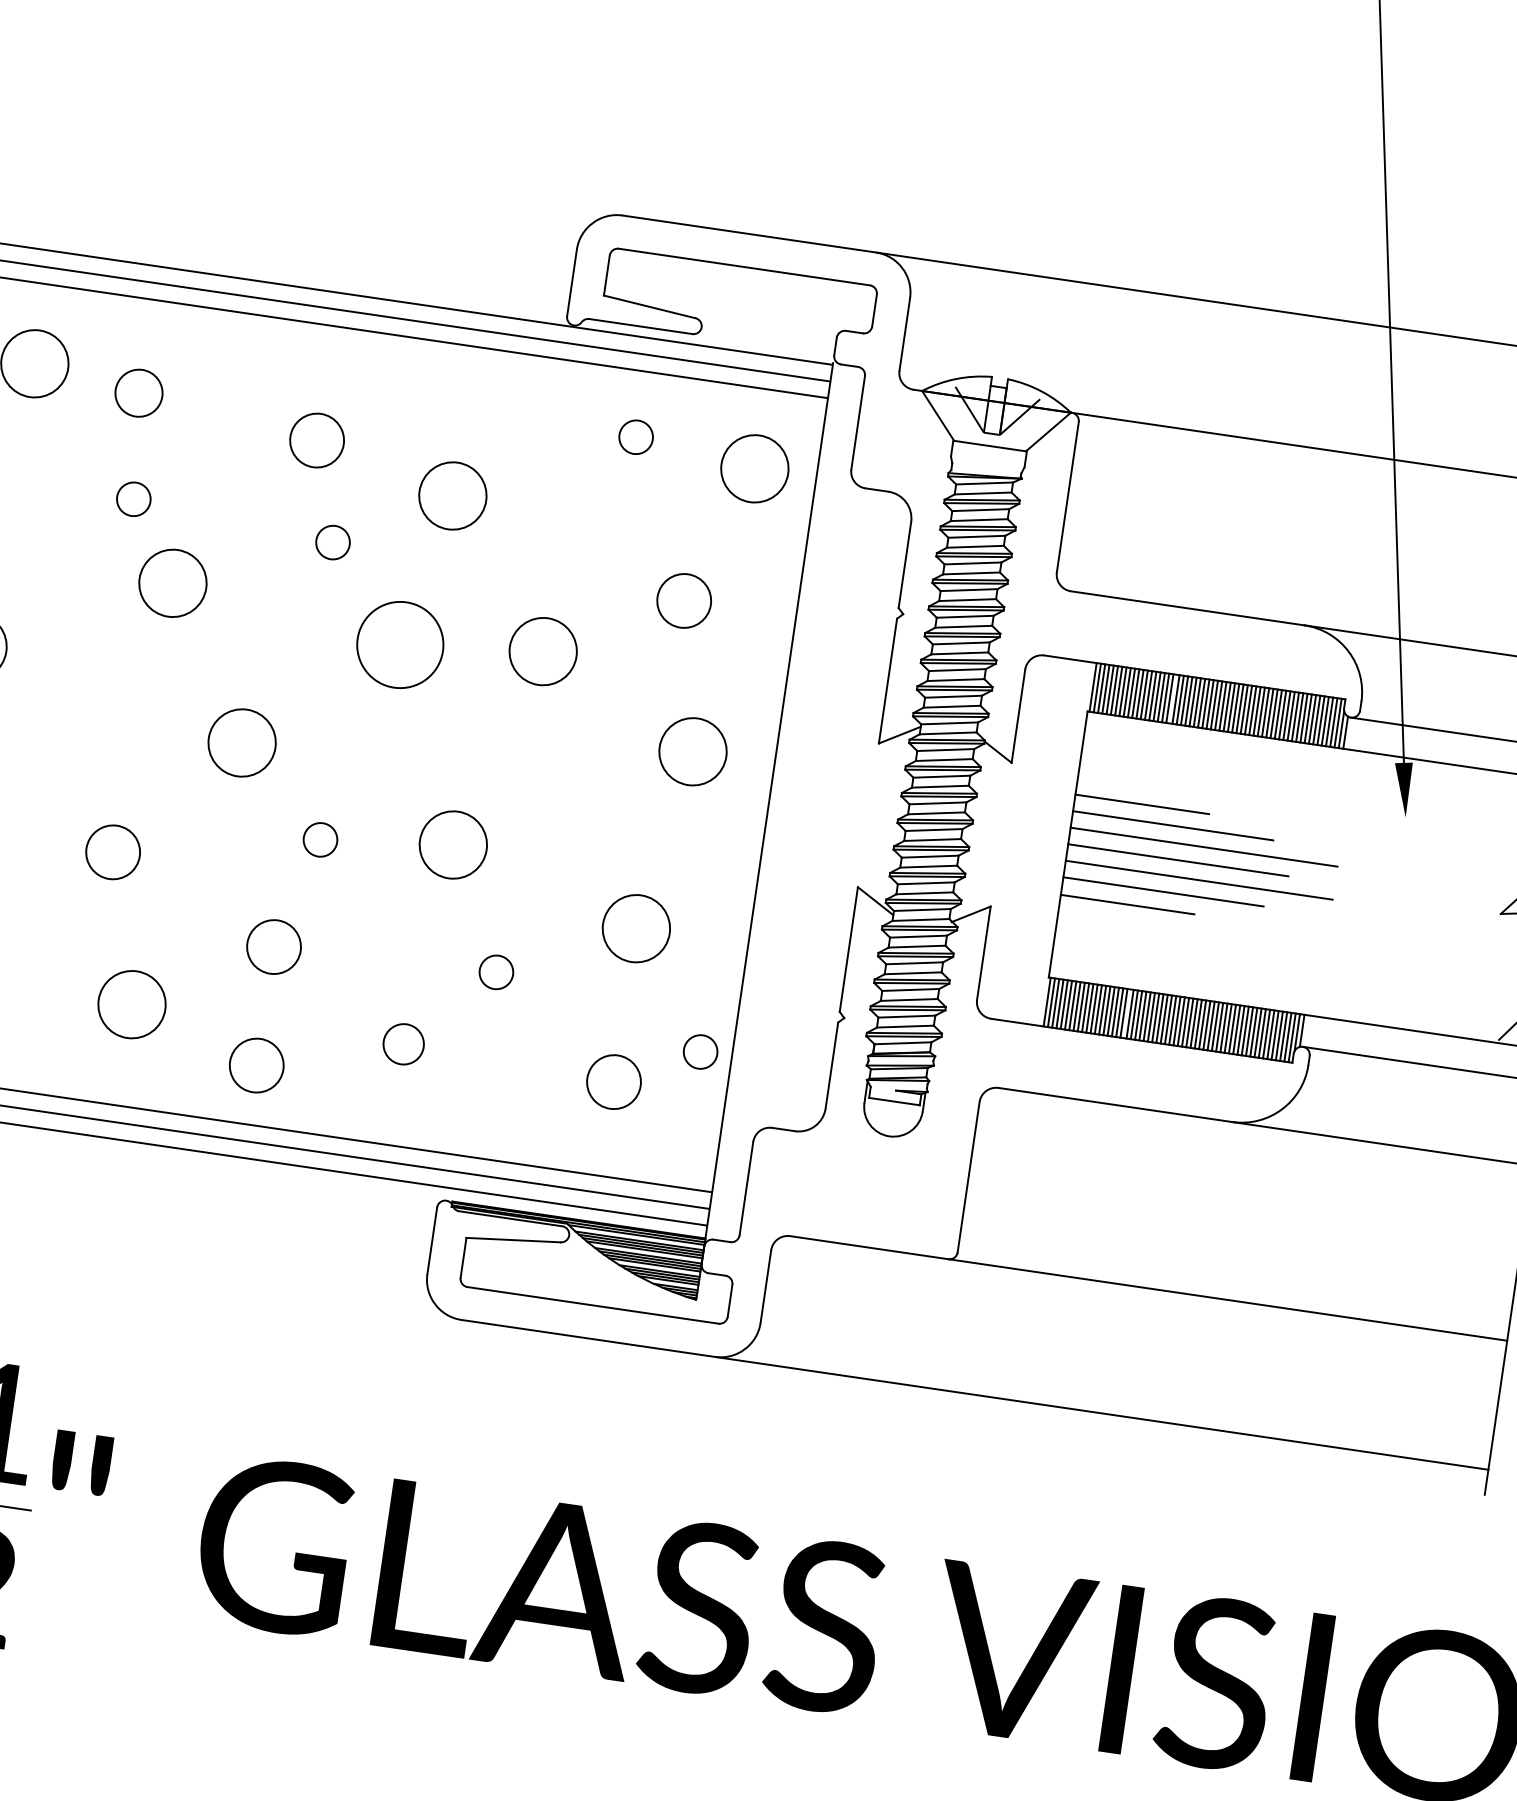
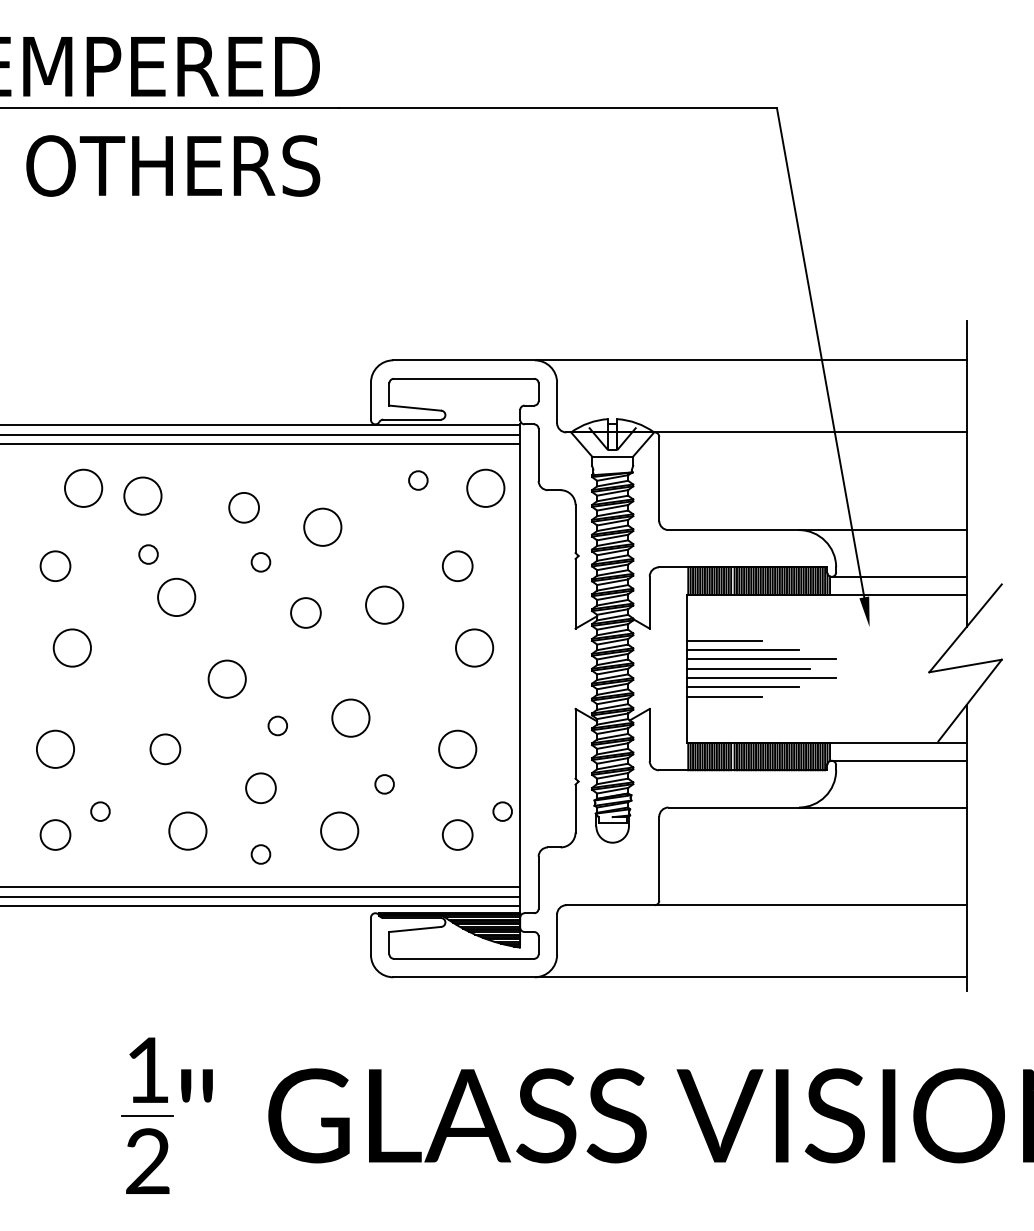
circle: (138, 391) -> (142, 495), size x1.43
circle: (399, 644) -> (305, 612), size x0.62
circle: (403, 1043) -> (339, 830), size x1.67
circle: (255, 1065) -> (260, 854), size x0.62

